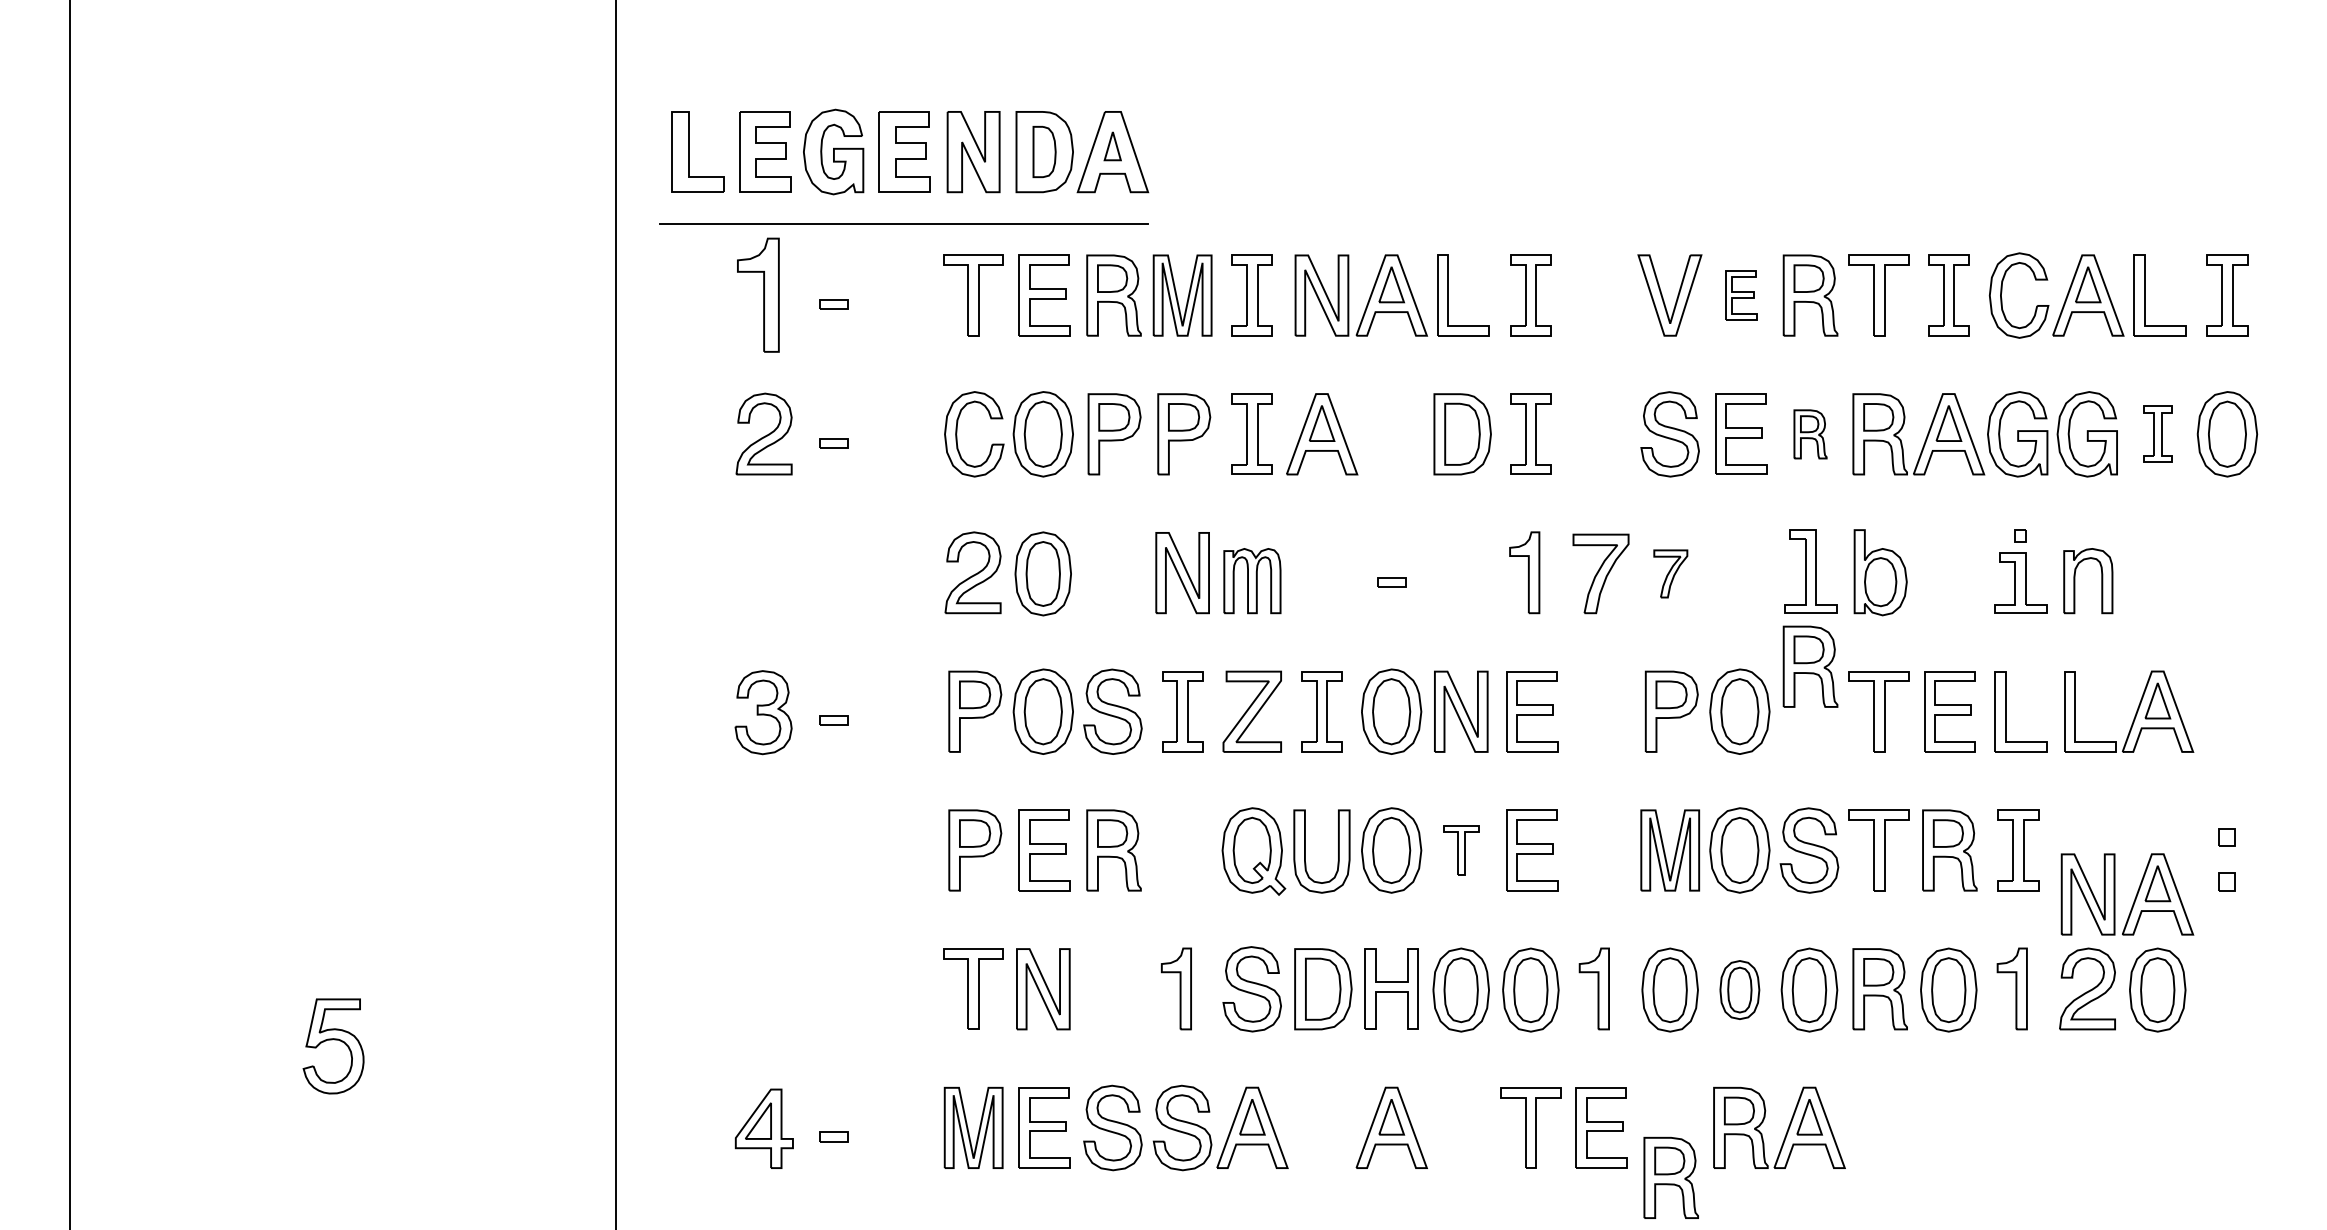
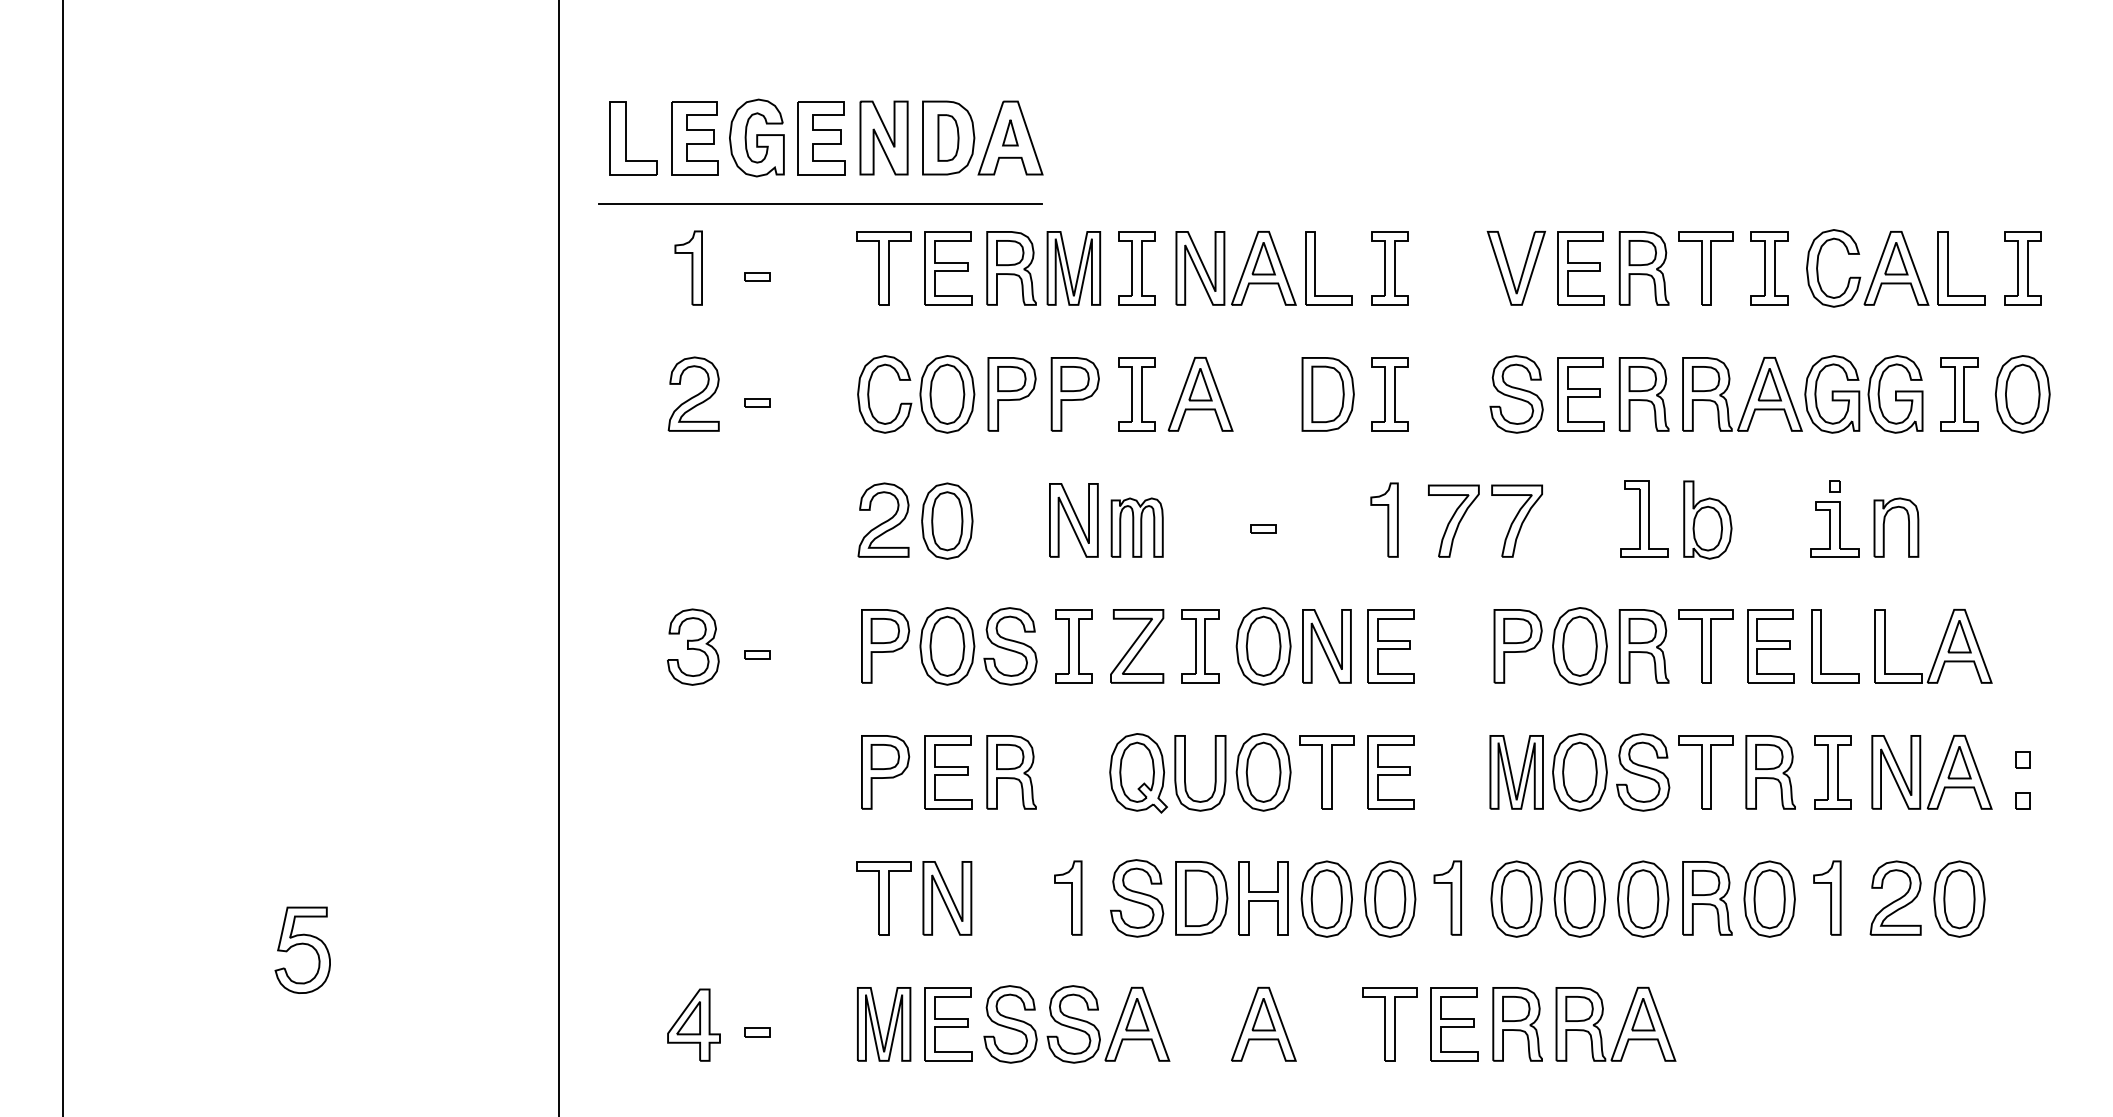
part: (758, 295) -> (688, 268), size x0.71
part: (1741, 295) -> (1581, 268), size x1.67
part: (2157, 433) -> (1959, 393), size x1.43
part: (1810, 434) -> (1644, 394), size x1.67
part: (1670, 573) -> (1516, 520), size x1.67
part: (1810, 666) -> (1644, 646), moved
part: (1461, 850) -> (1327, 772), size x1.67
part: (2135, 895) -> (1939, 773), moved
part: (1739, 989) -> (1579, 898), size x1.43
part: (1670, 1177) -> (1516, 1023), moved

